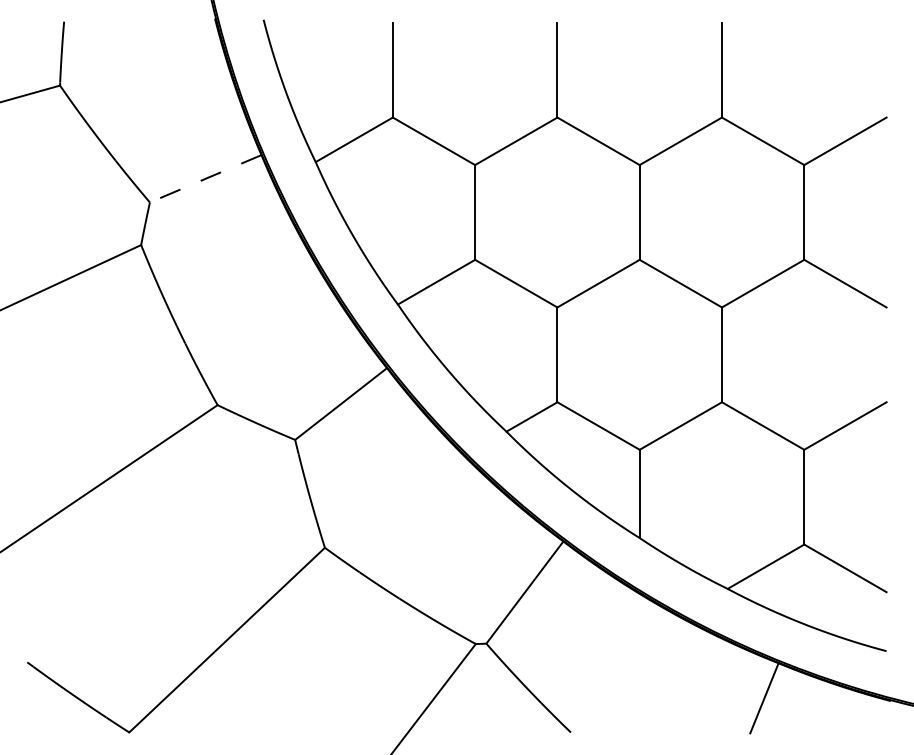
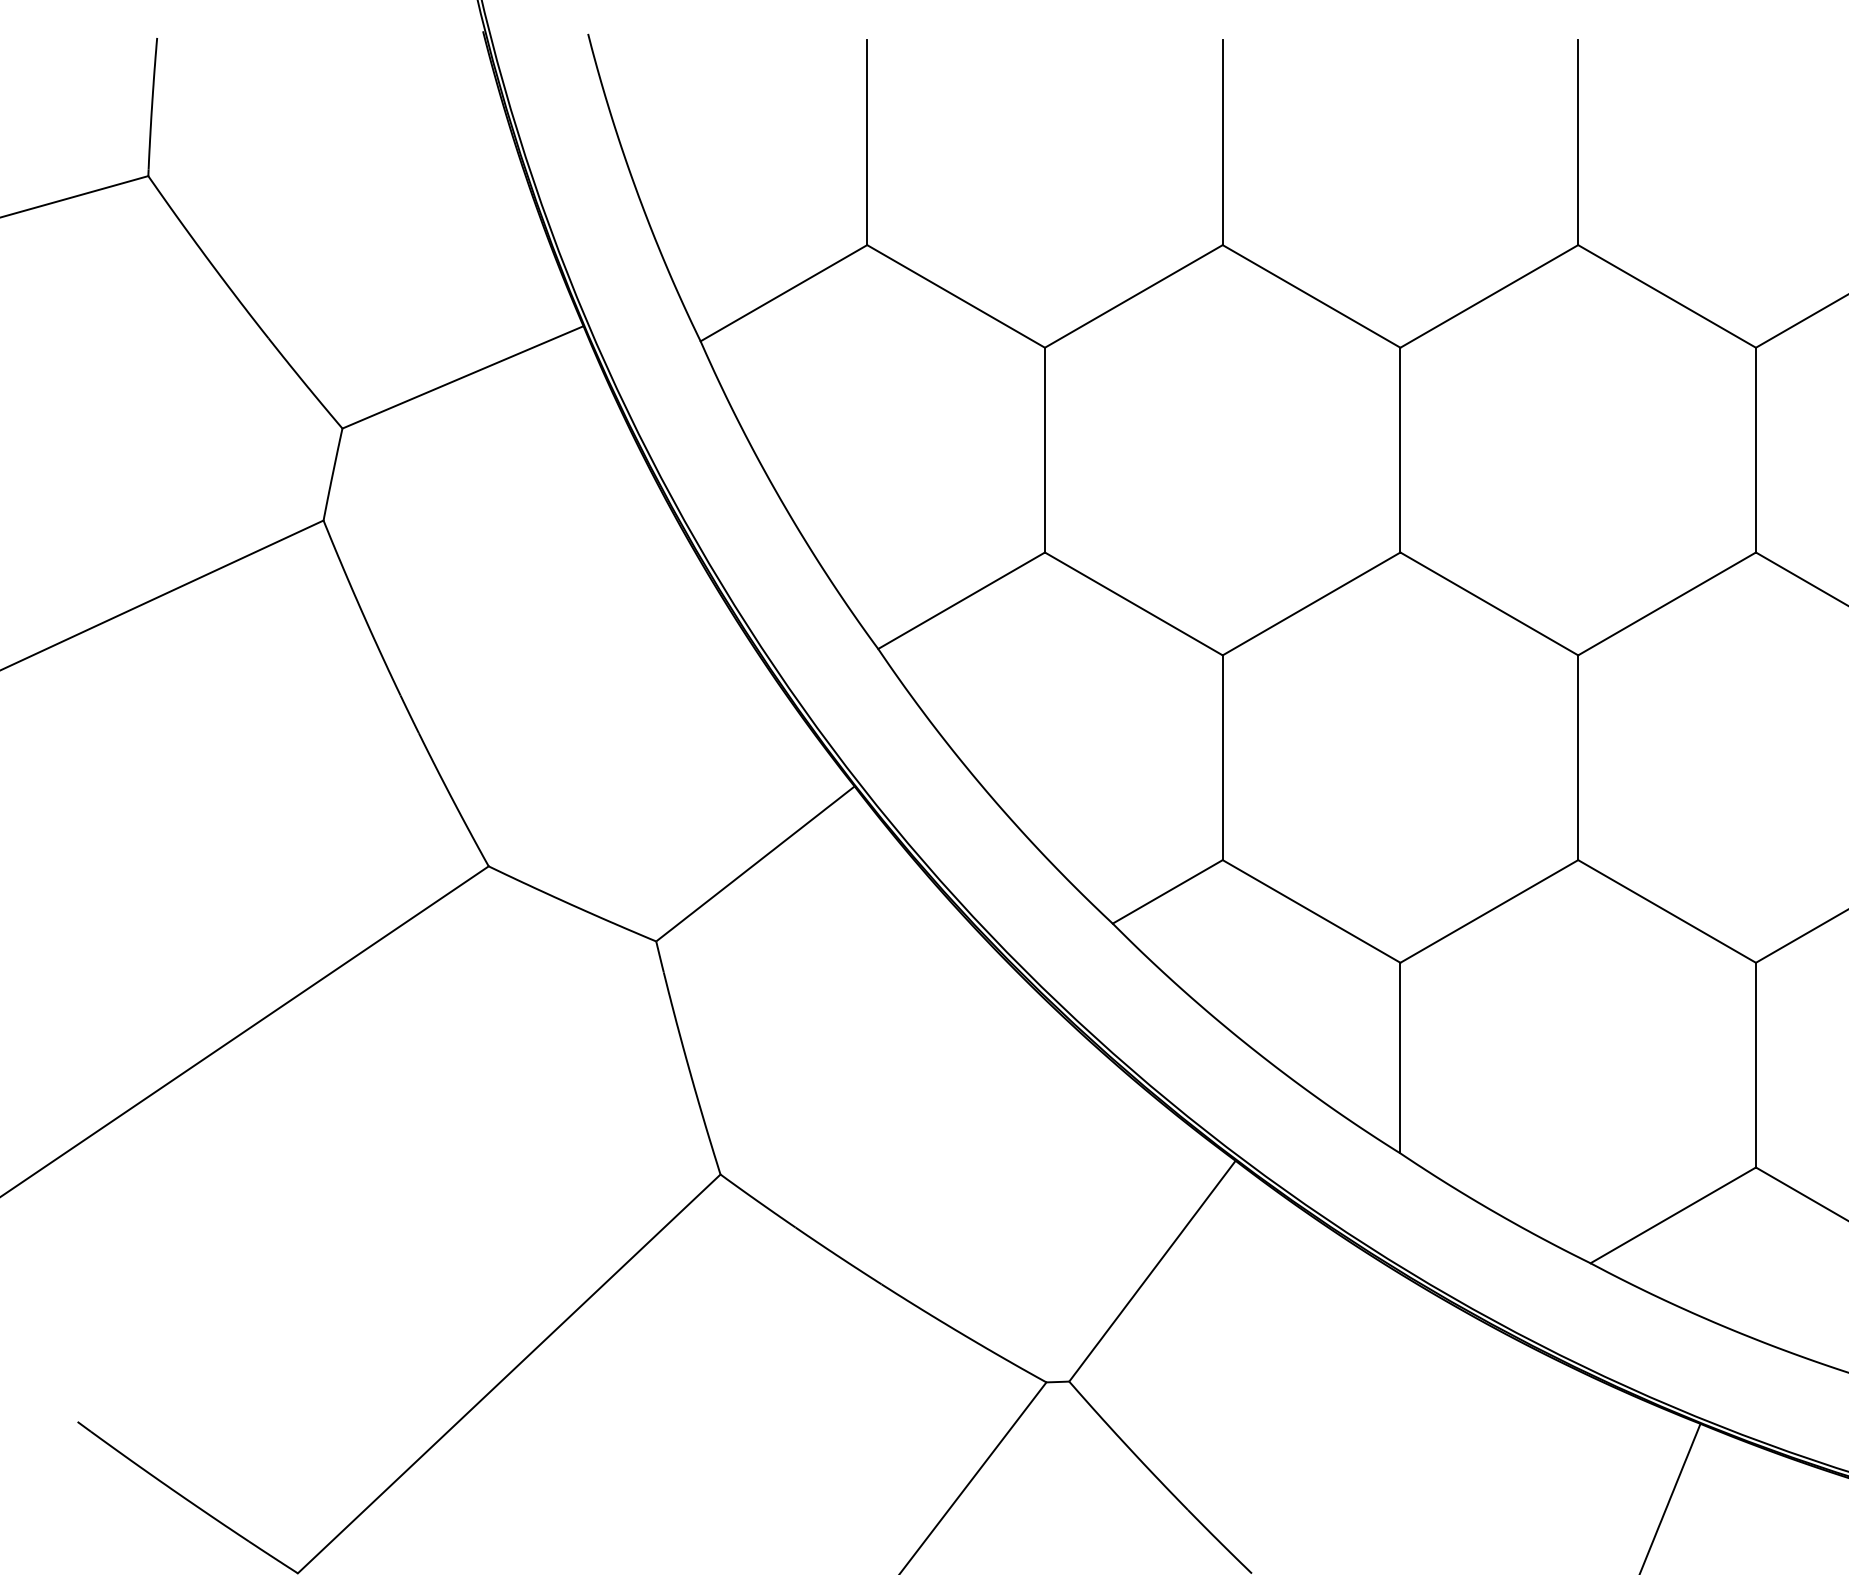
line: (205, 178) -> (462, 376), dashed -> solid

